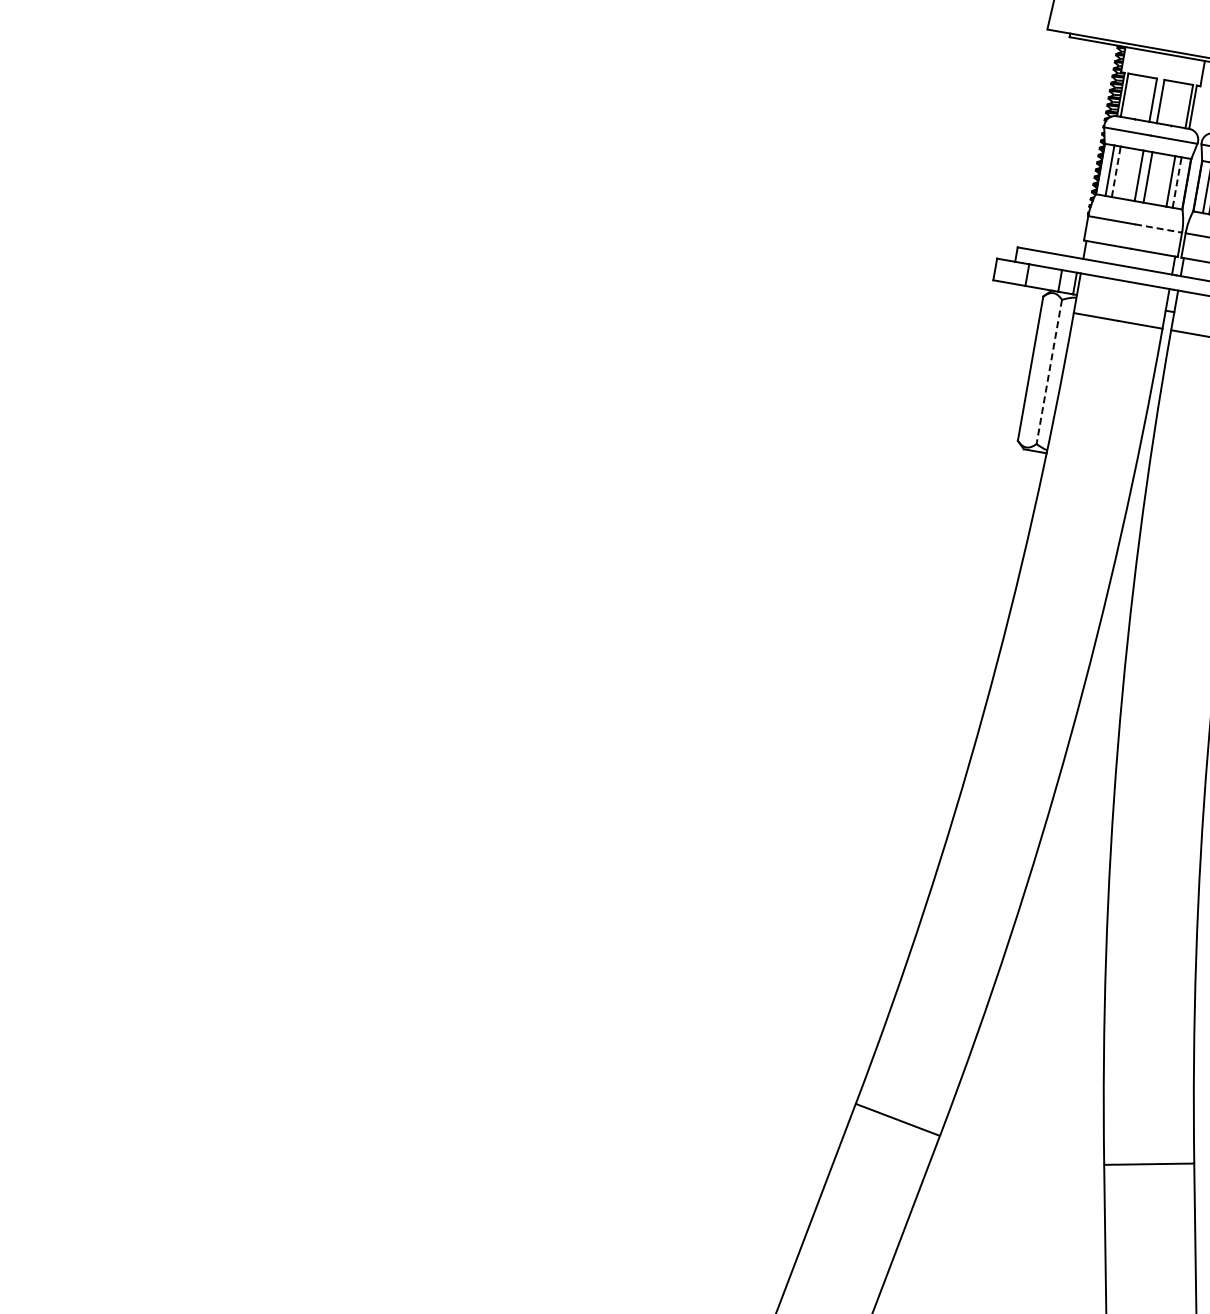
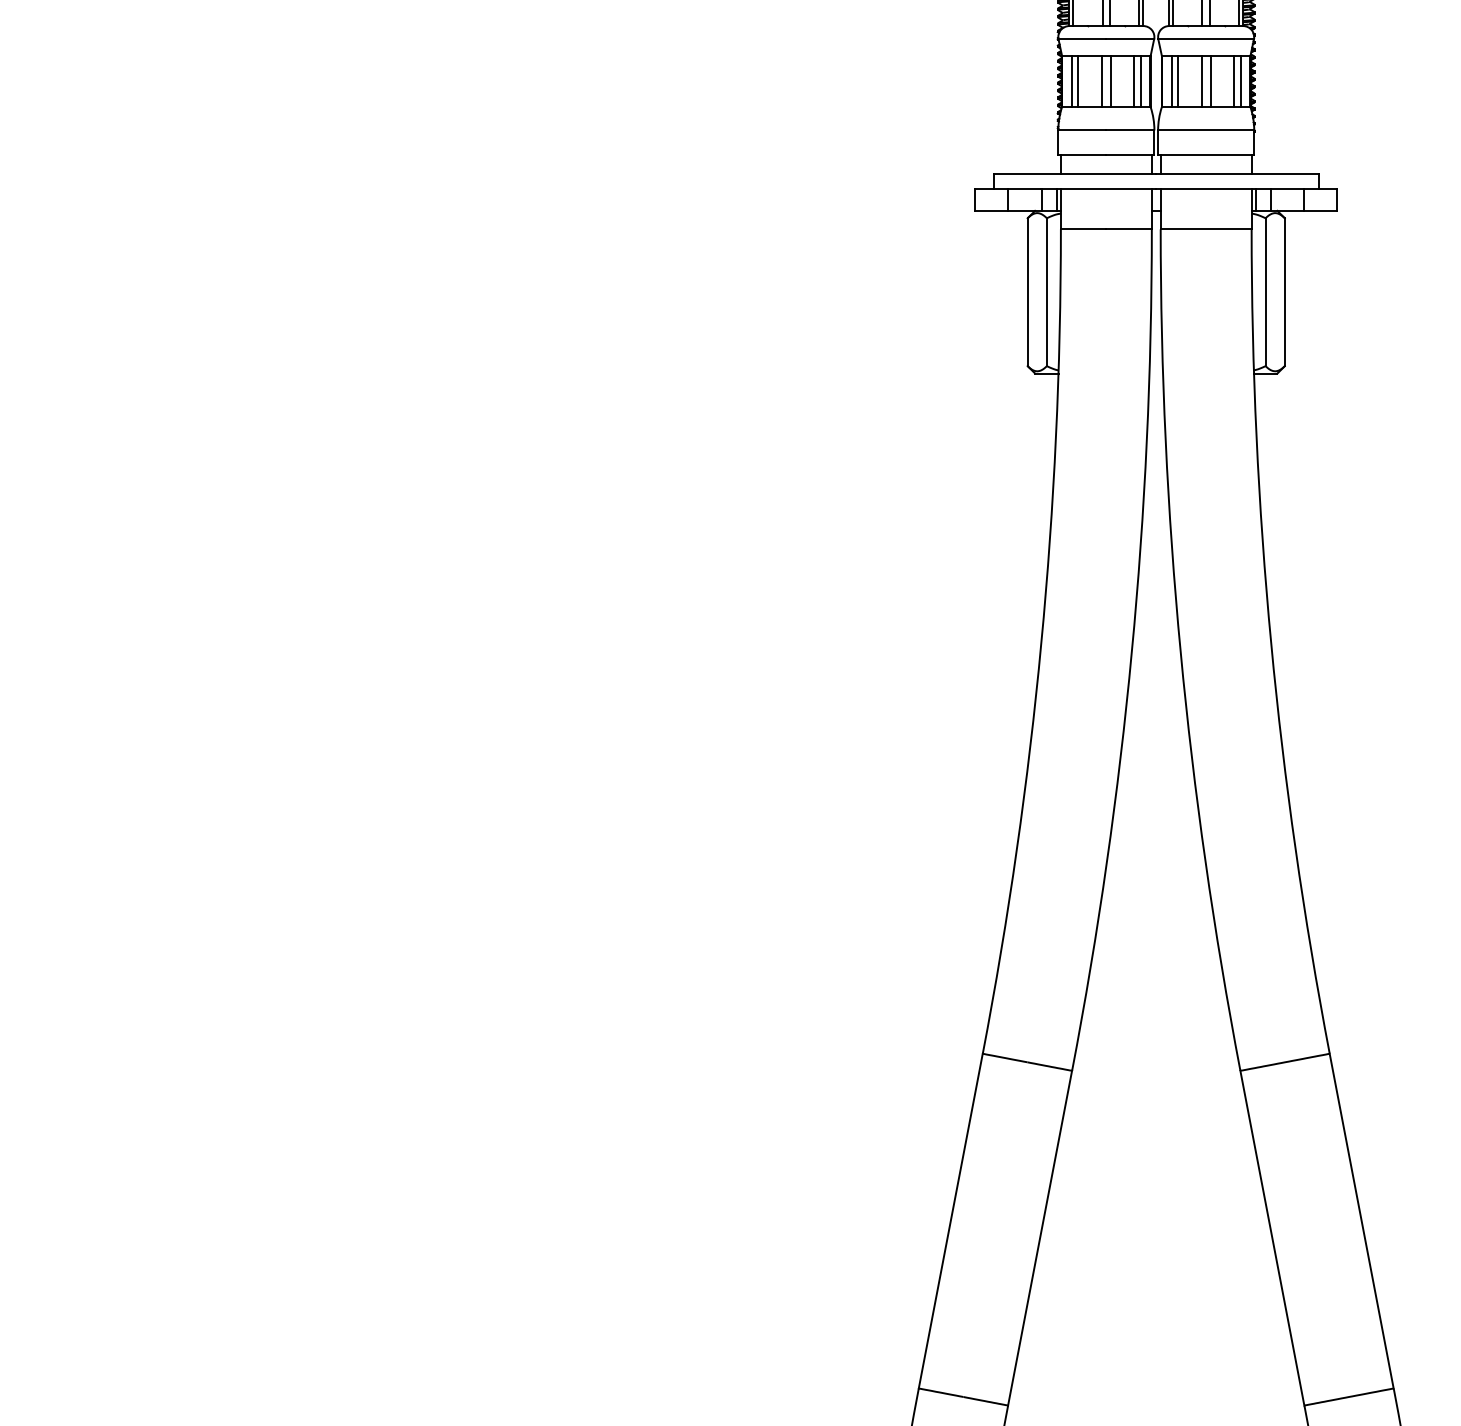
line: (1116, 171) -> (1078, 81), dashed -> solid
line: (1176, 182) -> (1140, 81), dashed -> solid
line: (1158, 228) -> (1130, 130), dashed -> solid
line: (1048, 372) -> (1046, 292), dashed -> solid

